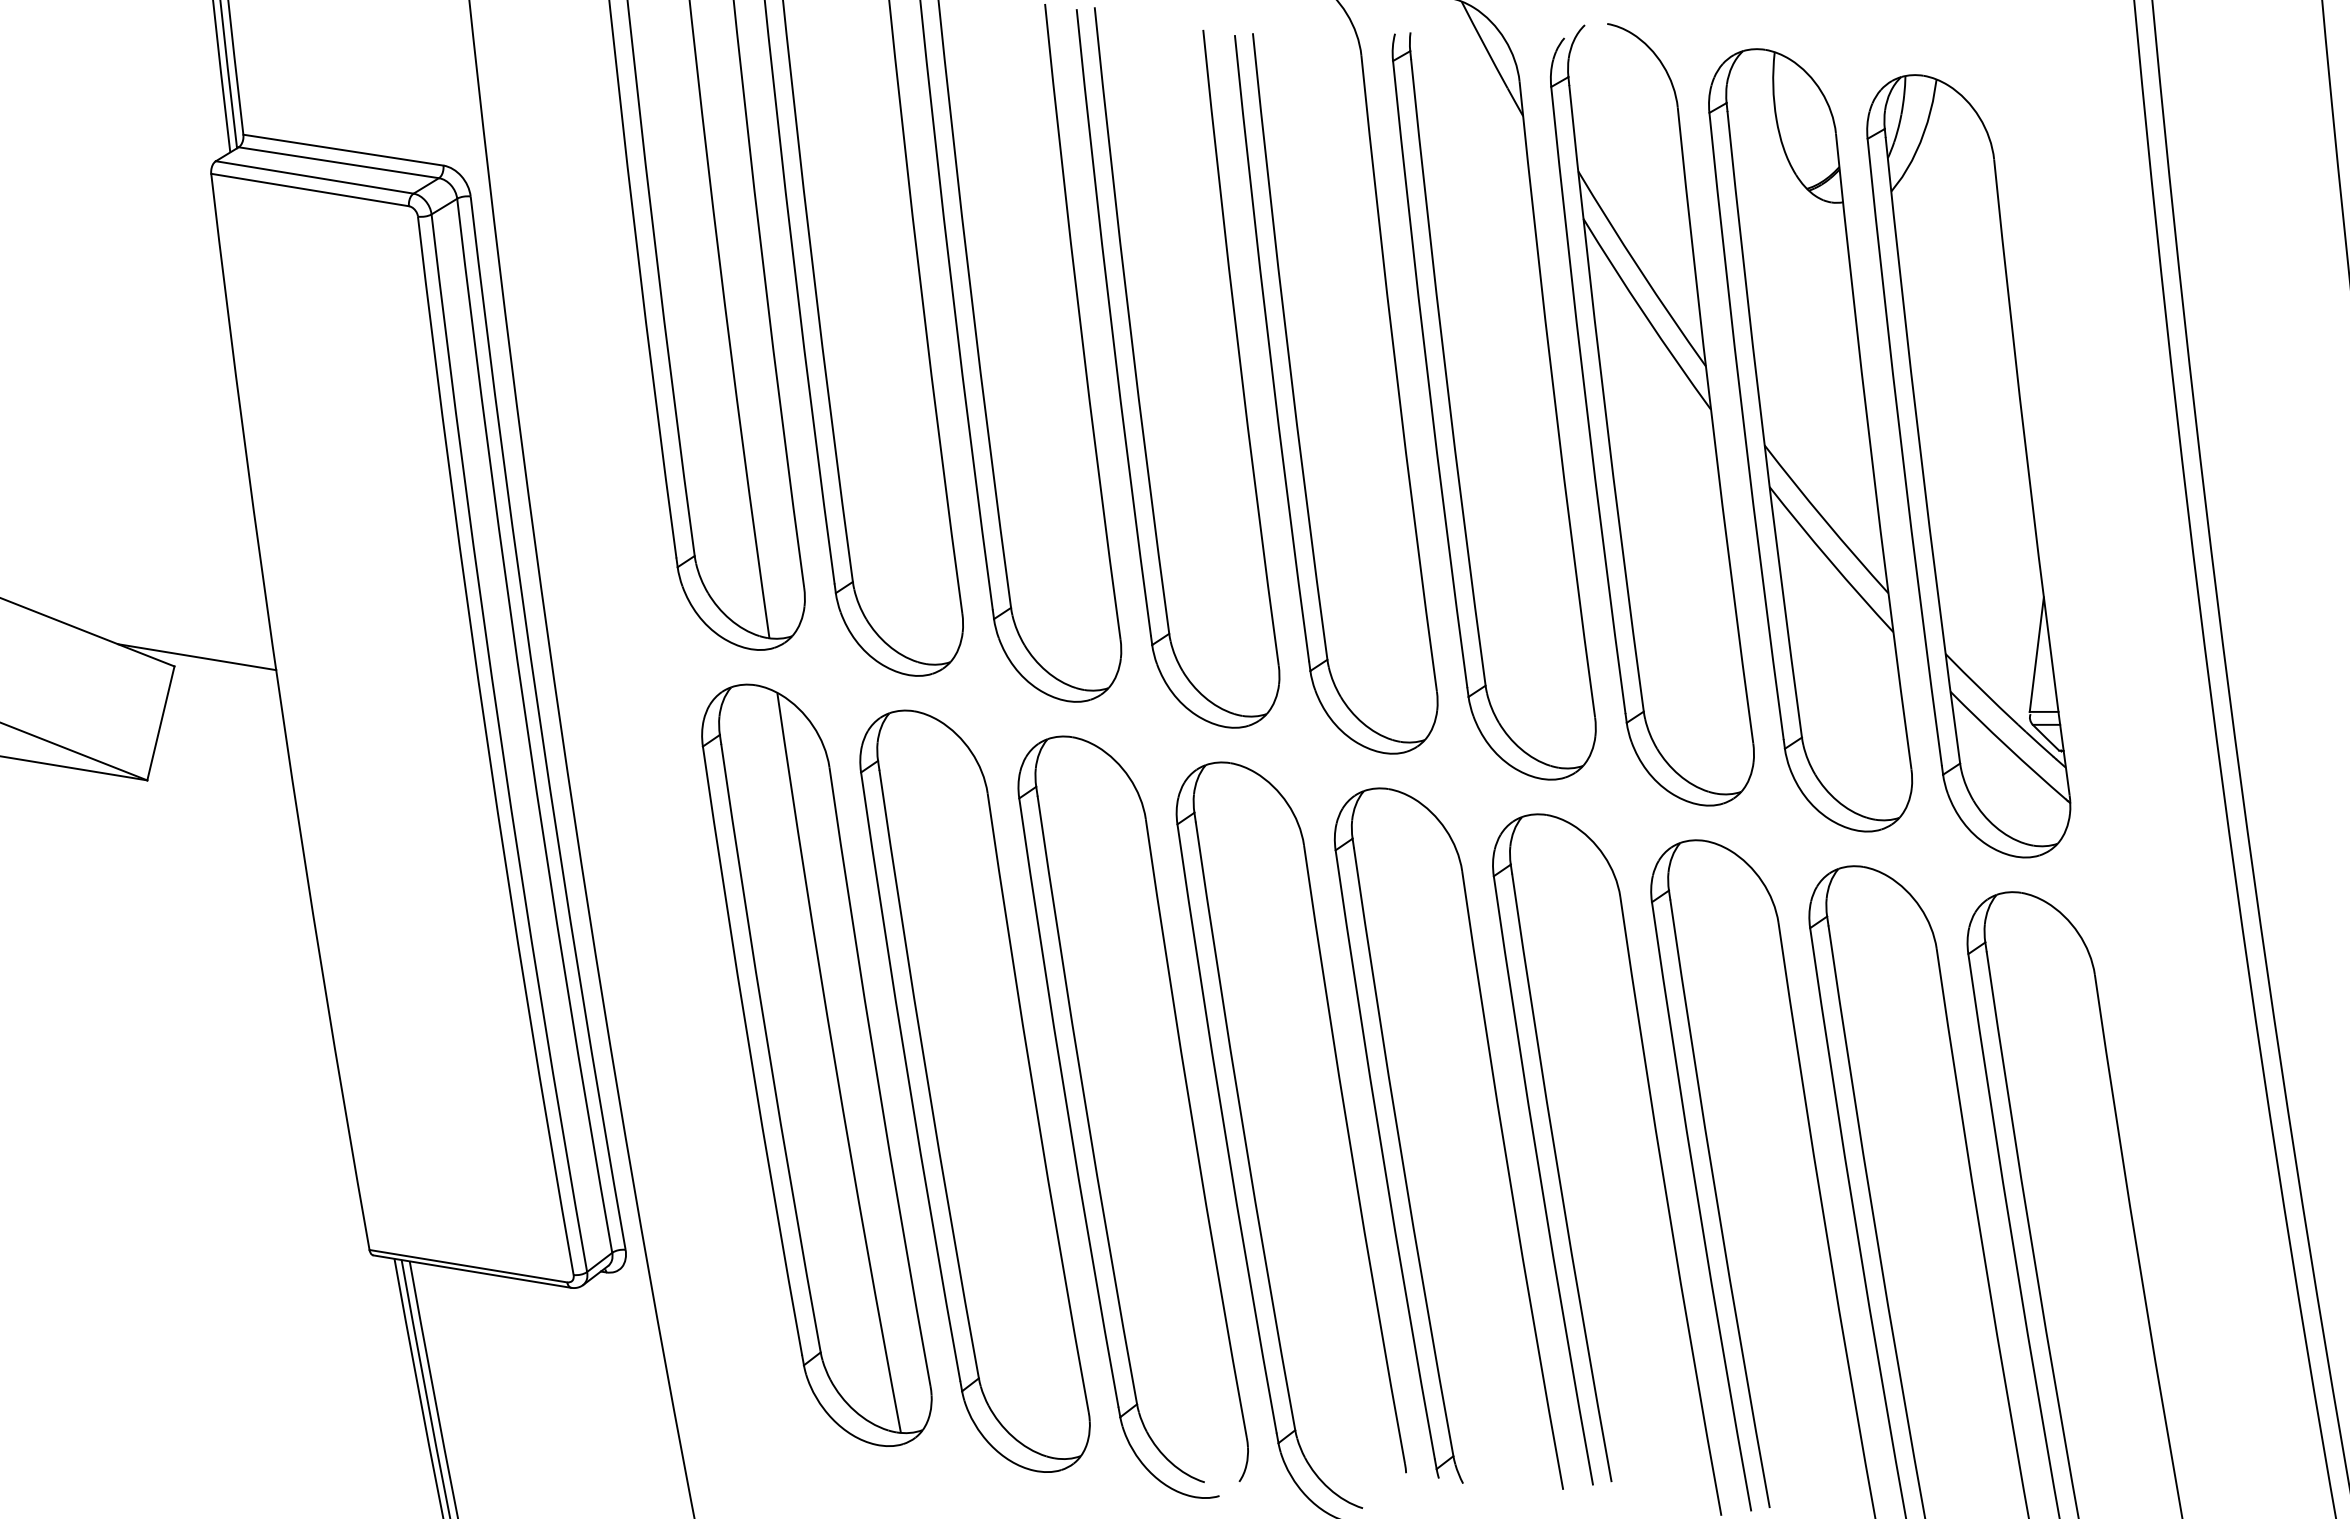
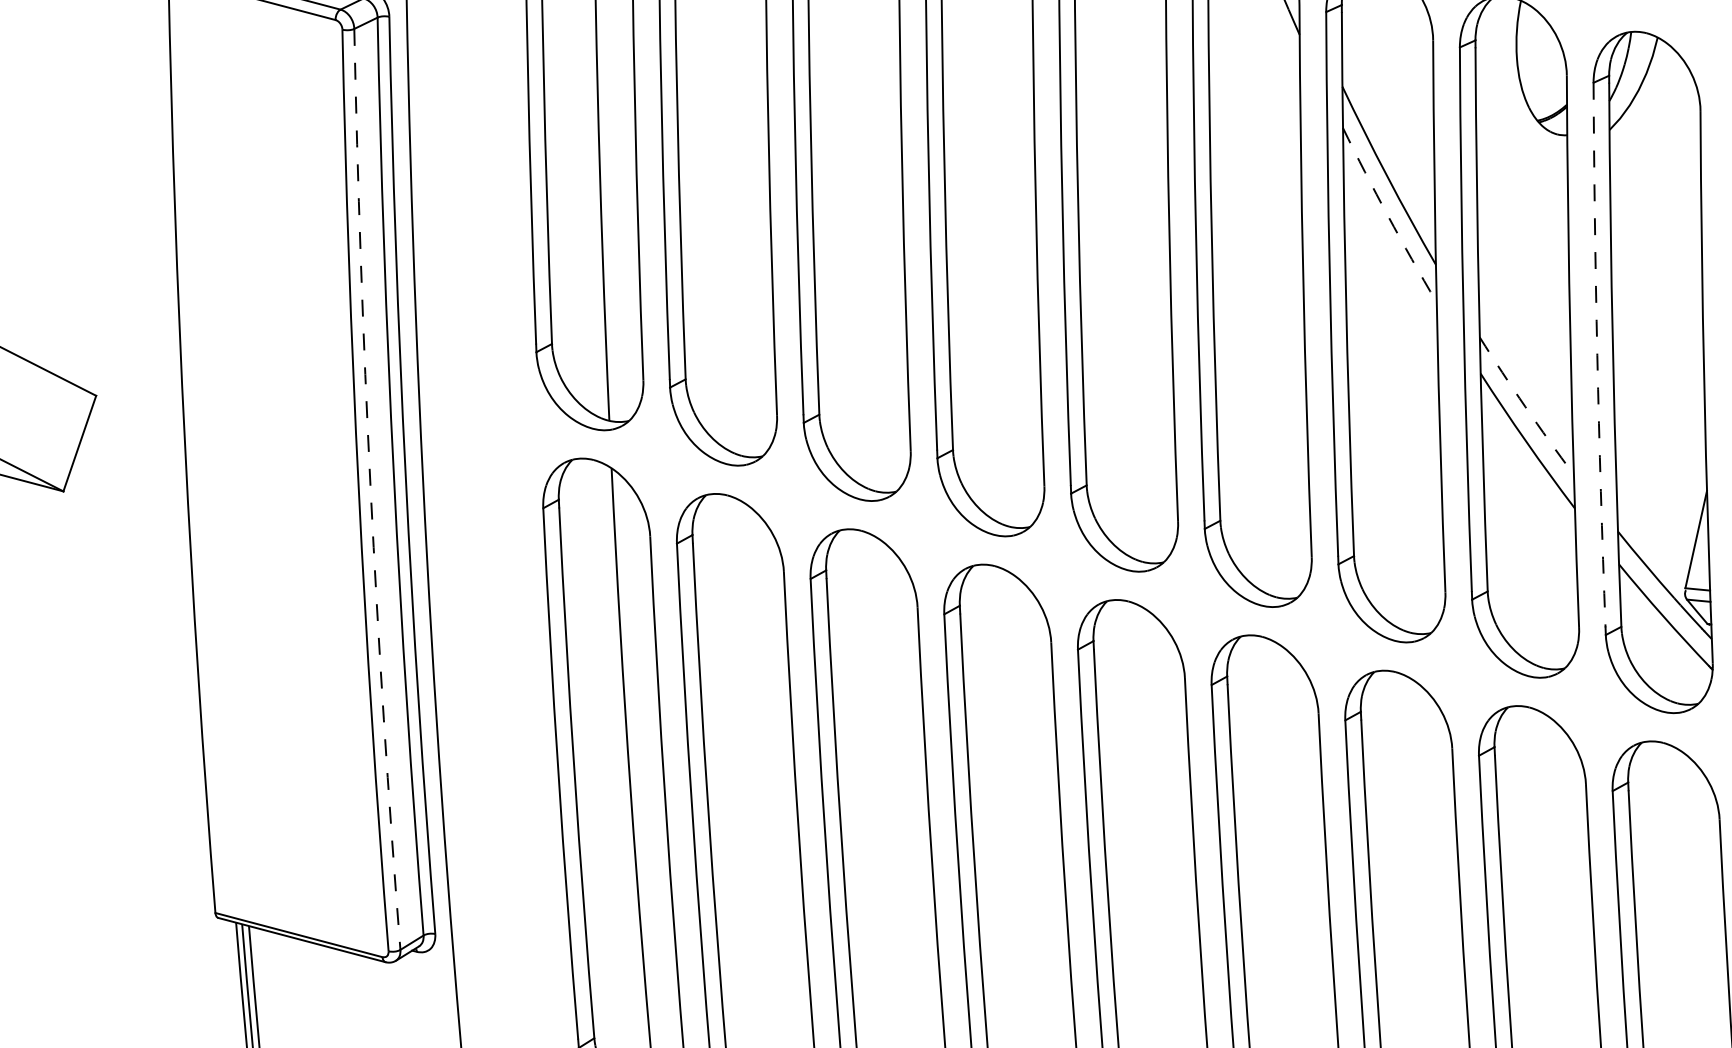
arc: (1645, 315) -> (1388, 216), solid -> dashed
arc: (1902, 452) -> (1597, 354), solid -> dashed
arc: (1825, 520) -> (1525, 407), solid -> dashed
line: (196, 657) -> (115, 389), removed
arc: (501, 744) -> (370, 489), solid -> dashed

